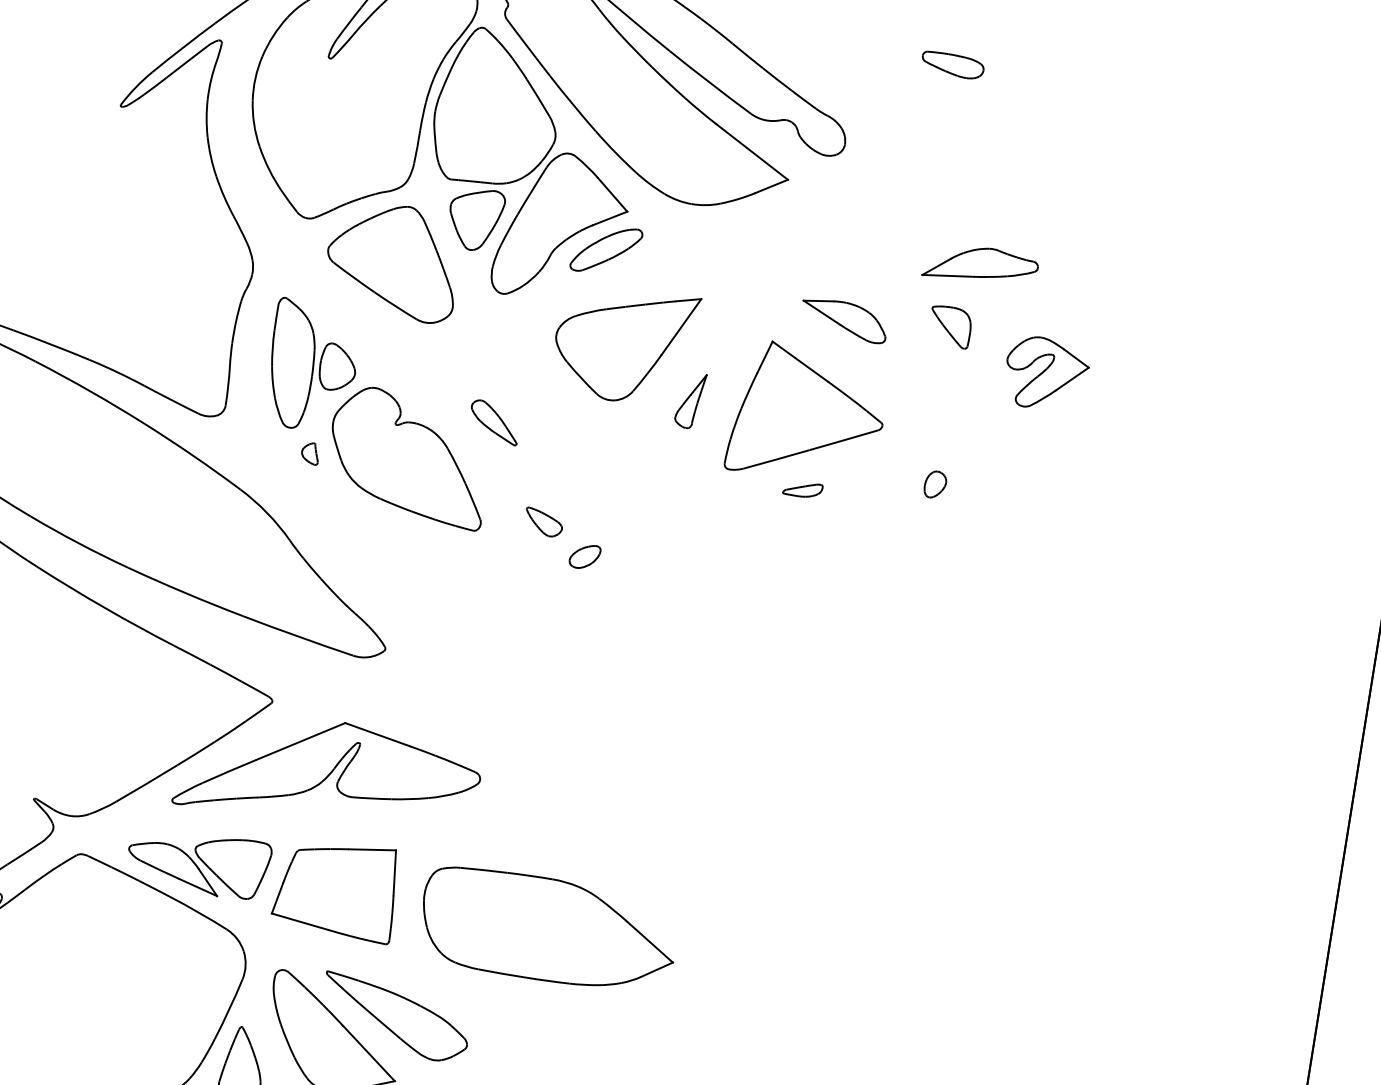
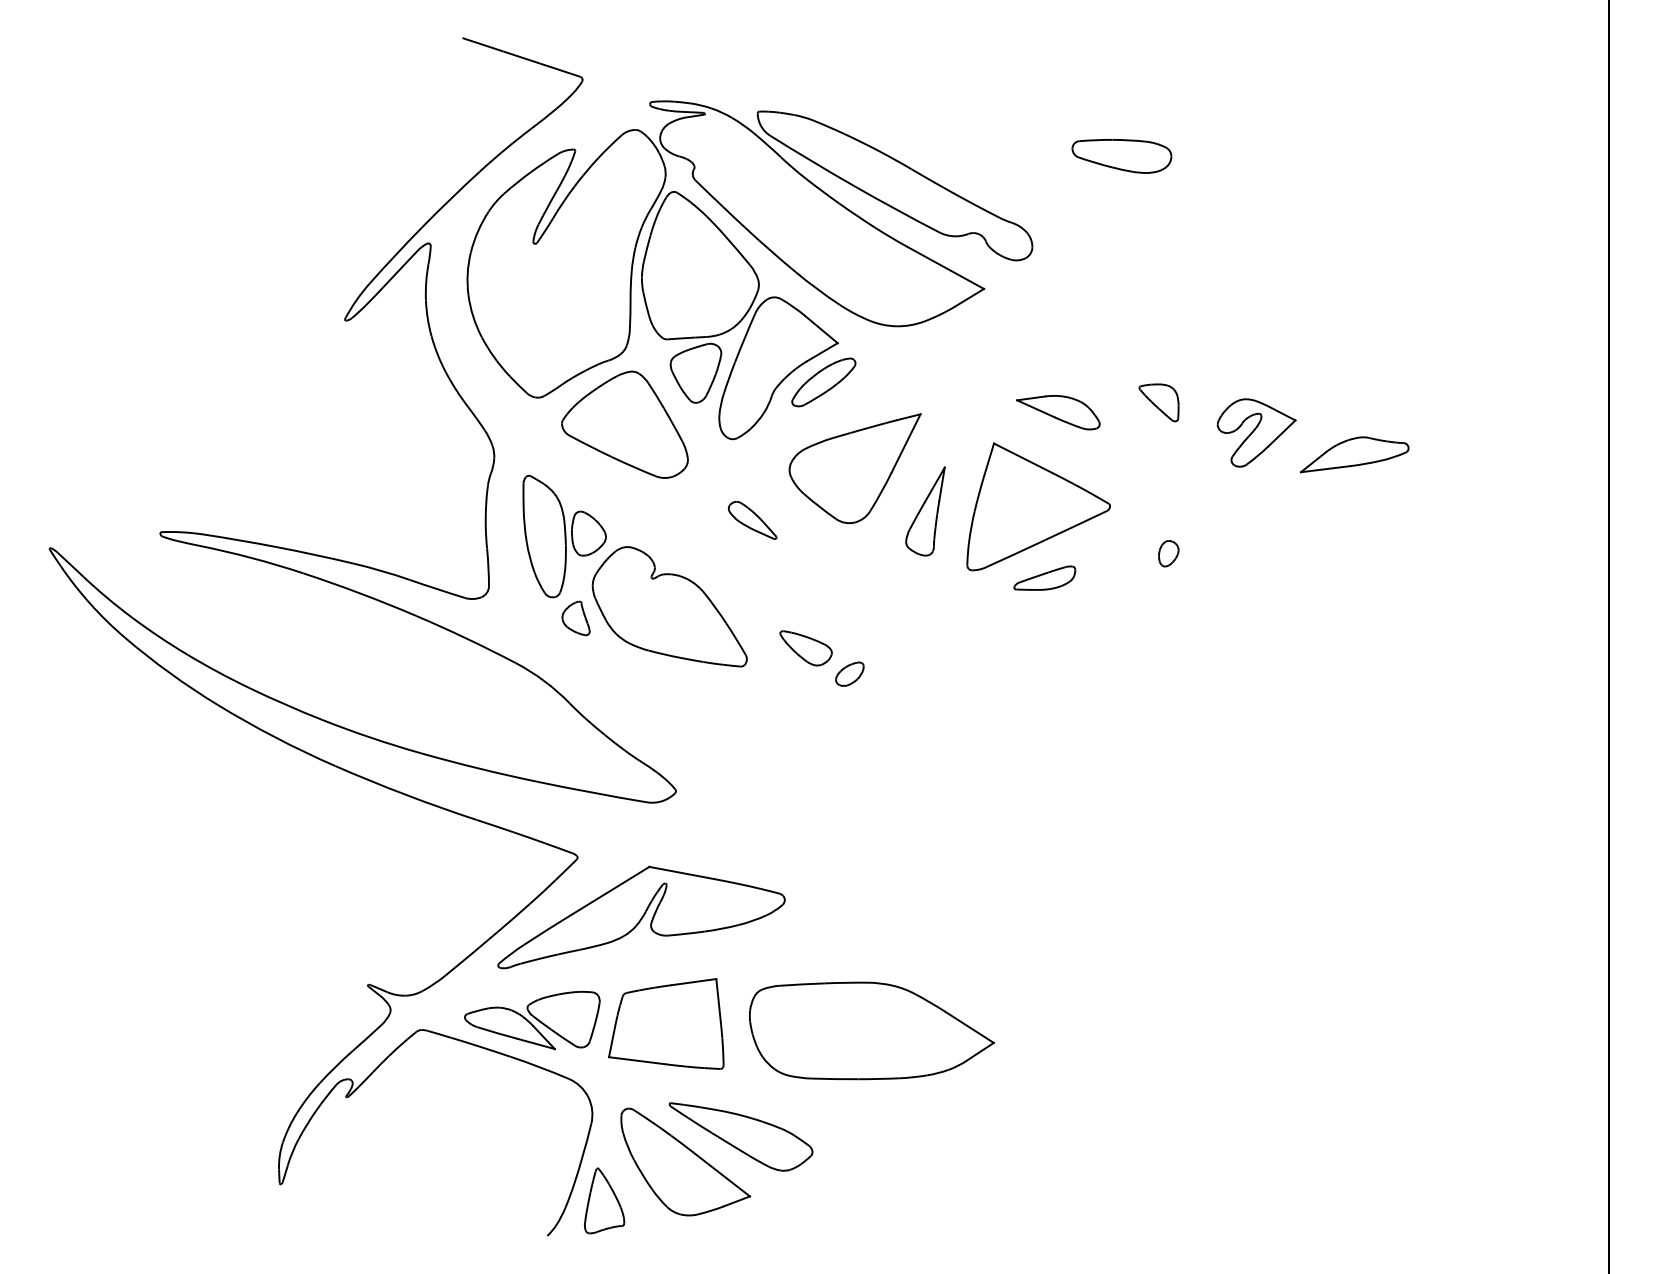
part: (952, 65) -> (1121, 156), size x1.67
part: (980, 265) -> (1354, 454), moved
part: (690, 400) -> (925, 511), size x1.67
part: (494, 422) -> (752, 520), moved
part: (309, 453) -> (575, 618), size x1.67
part: (802, 488) -> (1044, 577), size x1.67
part: (543, 522) -> (805, 648), size x1.43

